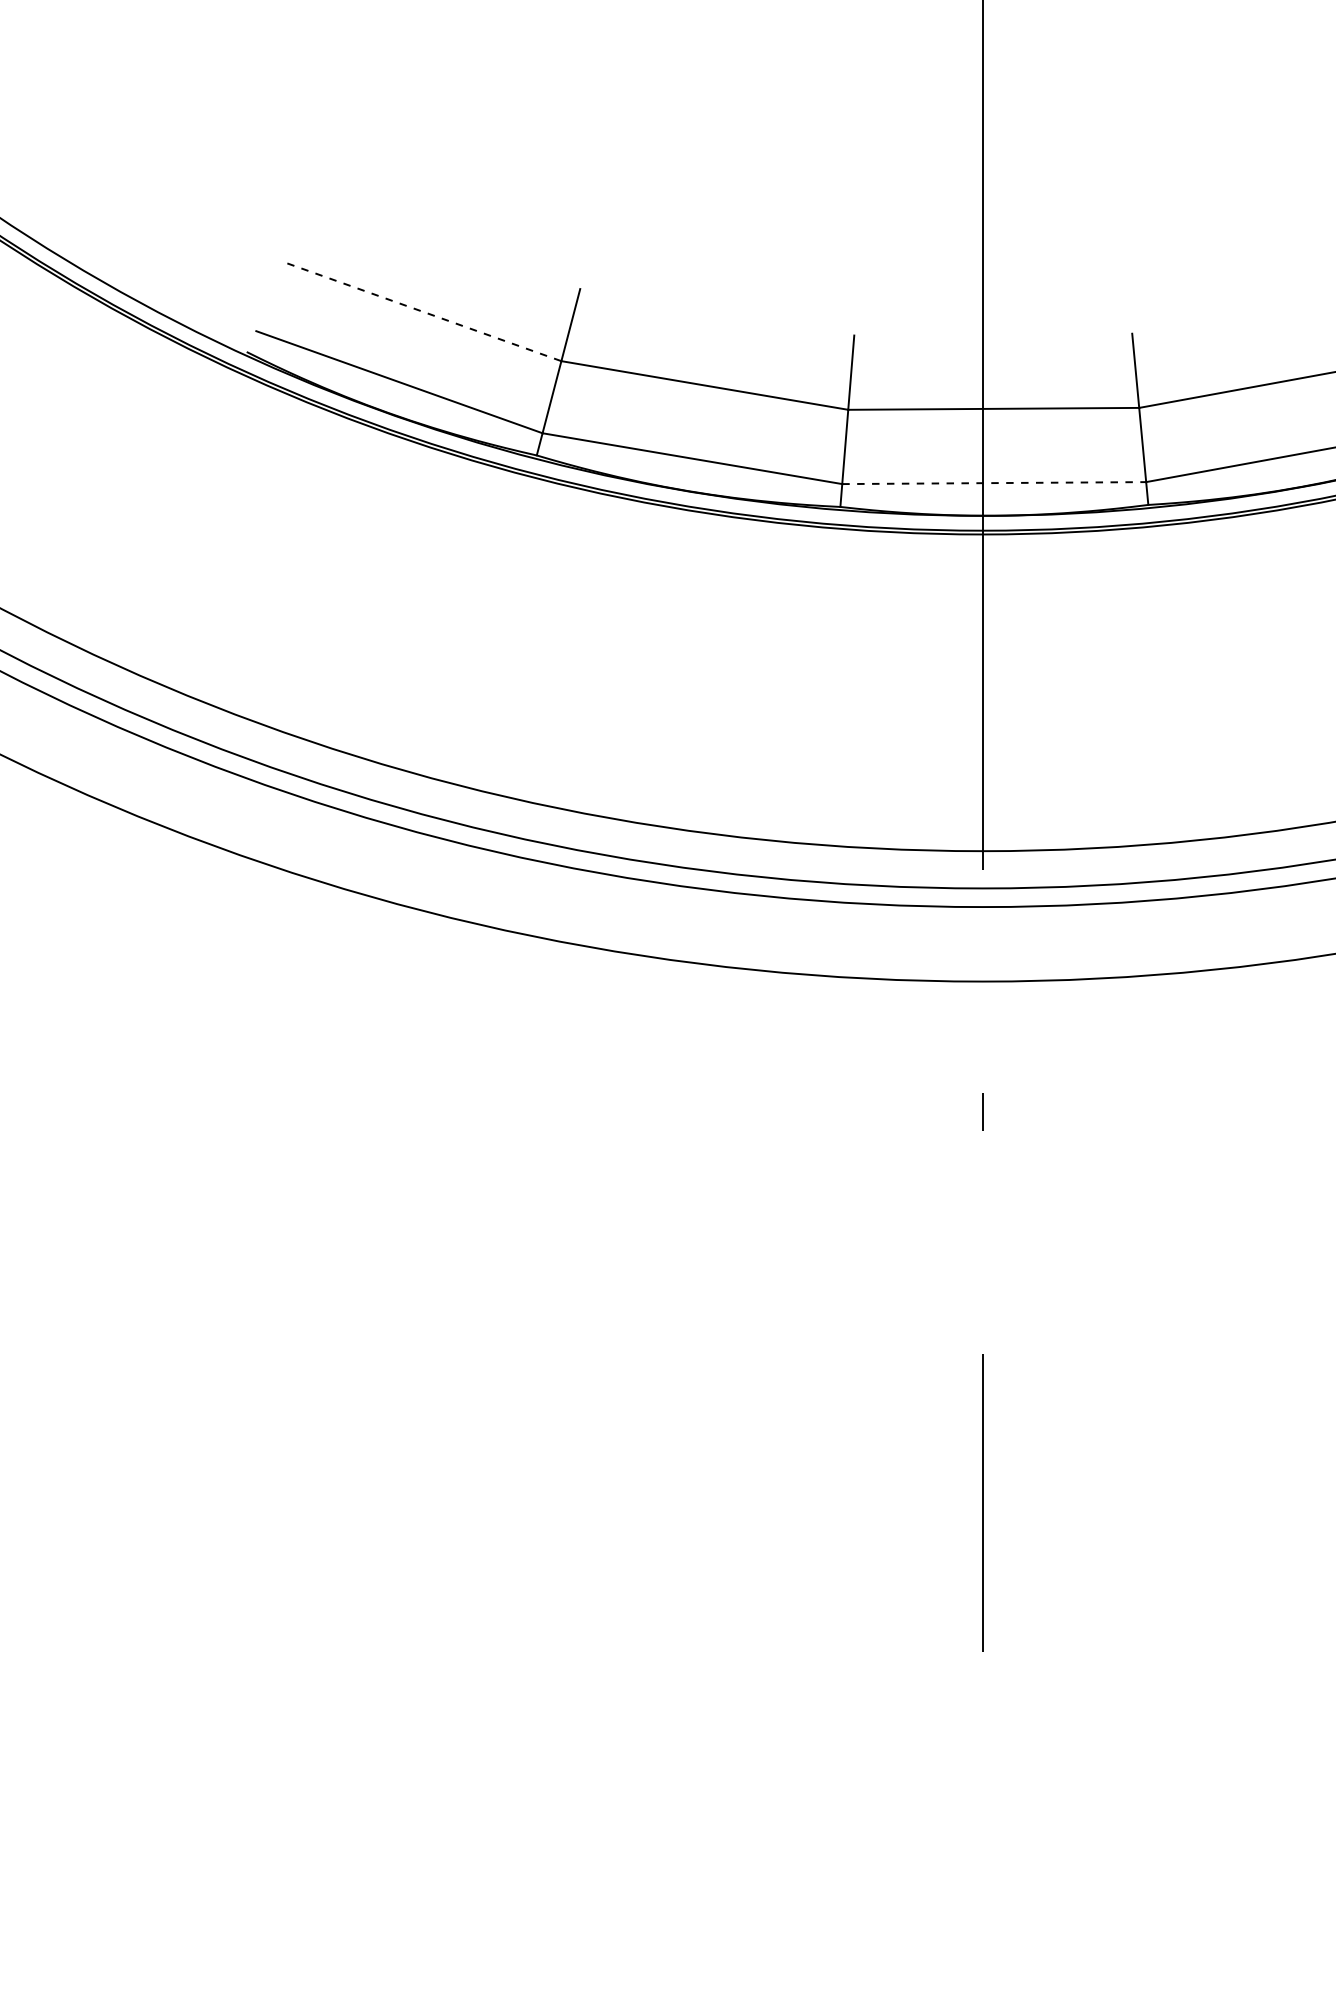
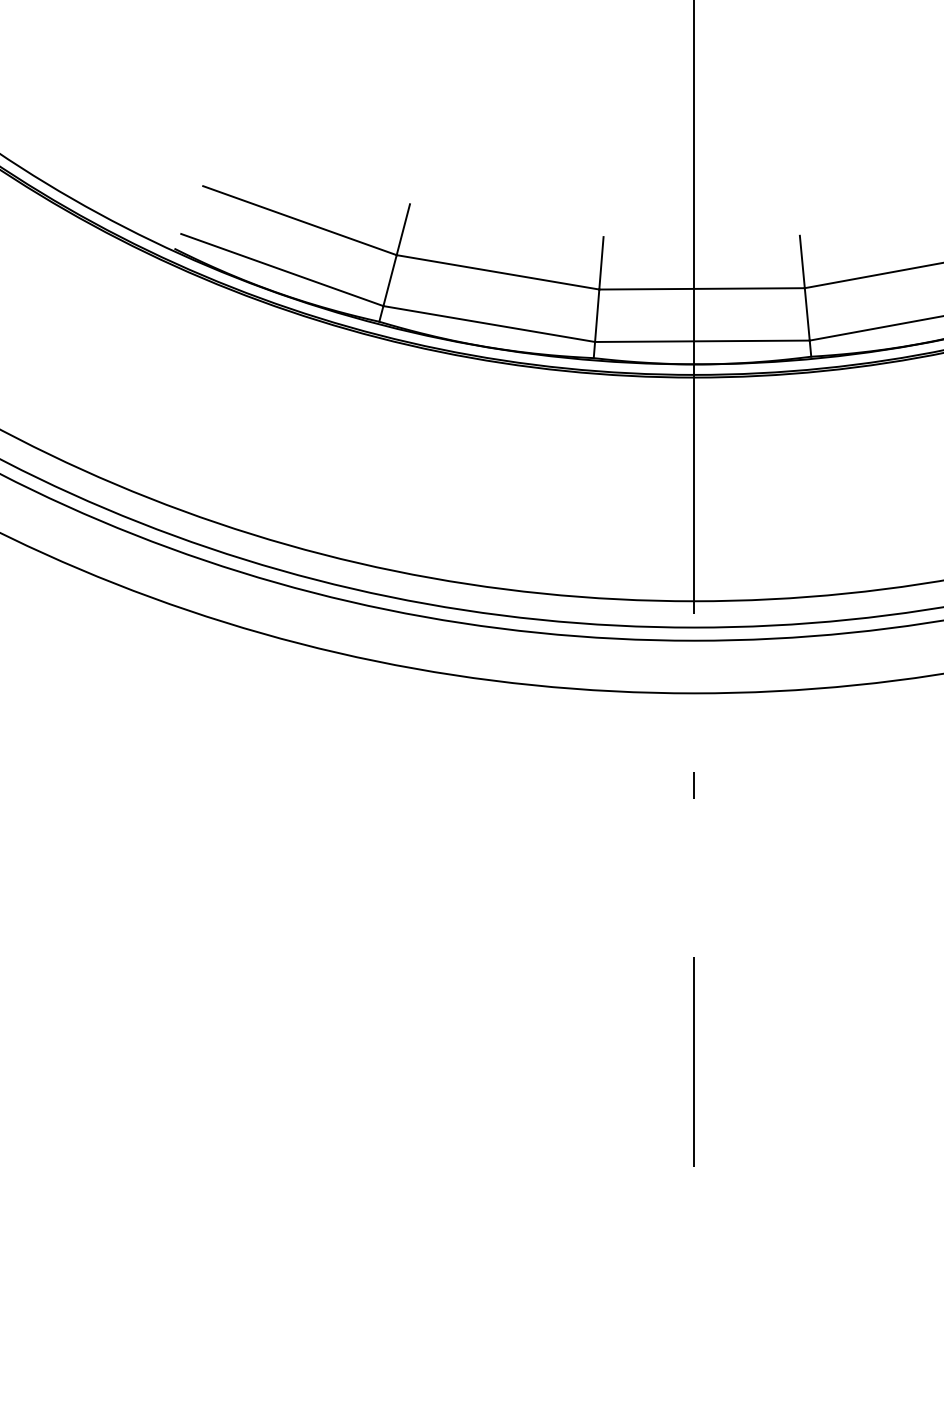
line: (424, 312) -> (300, 220), dashed -> solid
line: (994, 483) -> (702, 341), dashed -> solid

